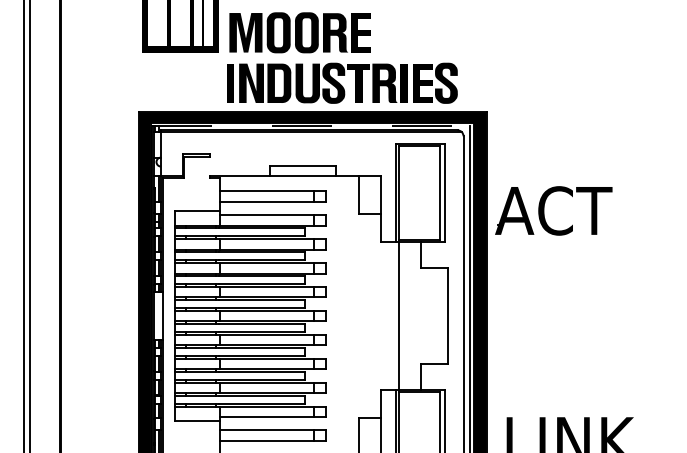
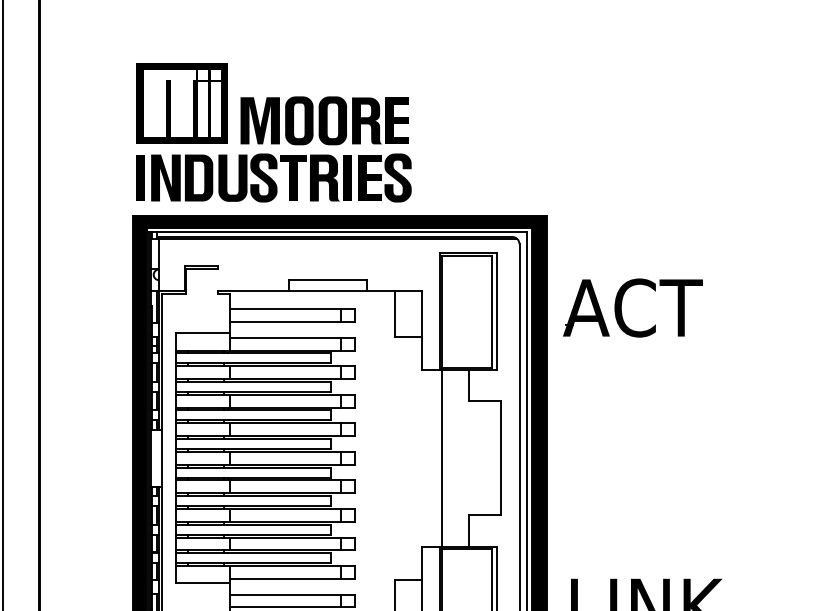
part: (341, 82) -> (273, 177), moved
line: (311, 126) -> (338, 232), dashed -> solid
part: (544, 210) -> (621, 307), moved

